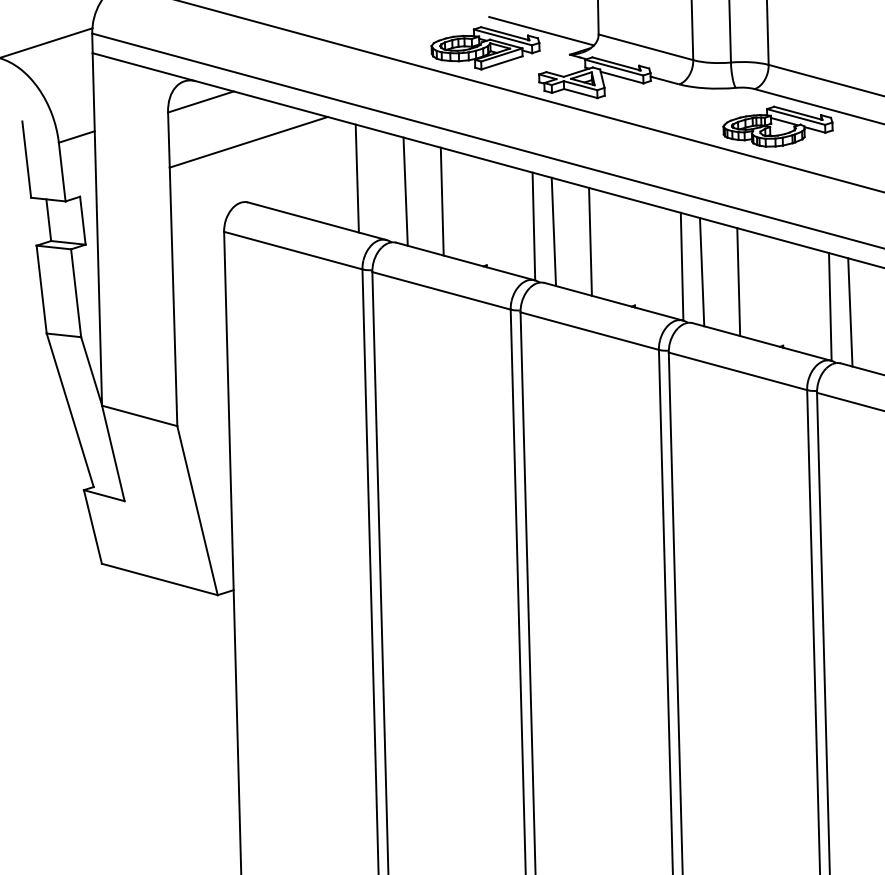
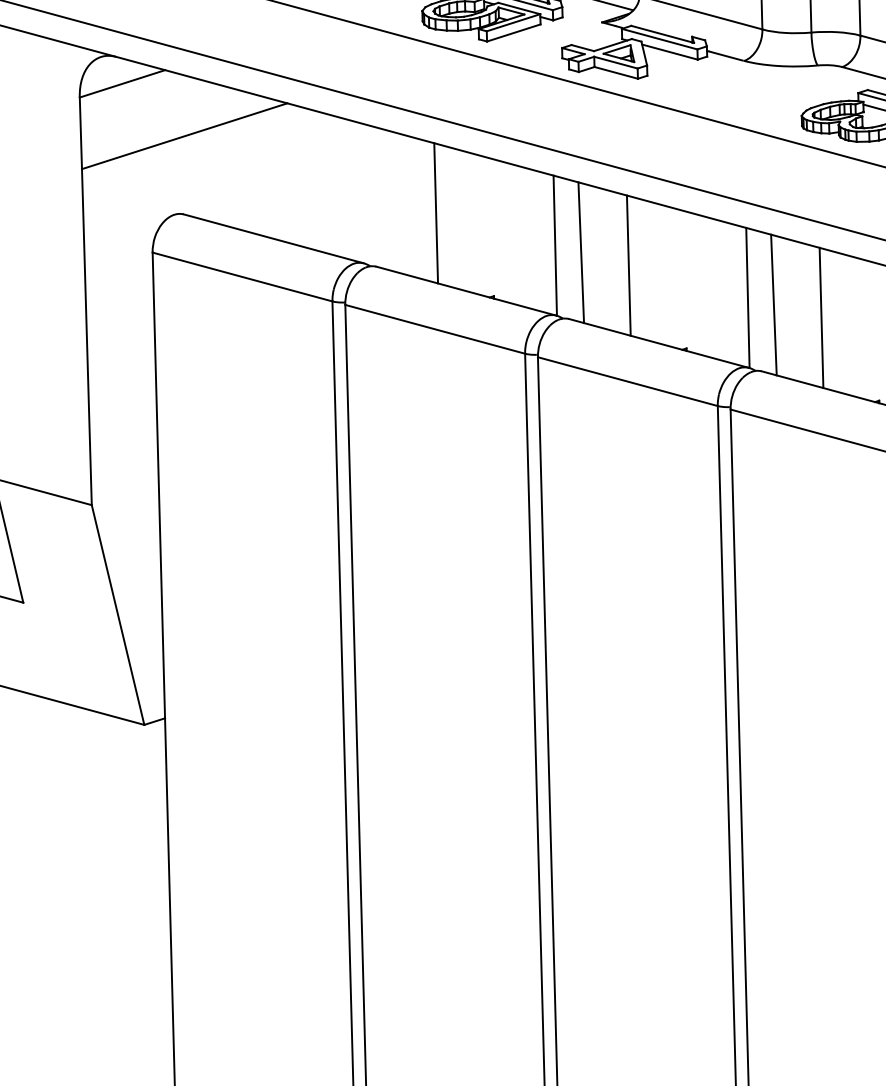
line: (356, 178) -> (324, 183), removed
line: (405, 191) -> (388, 200), removed

